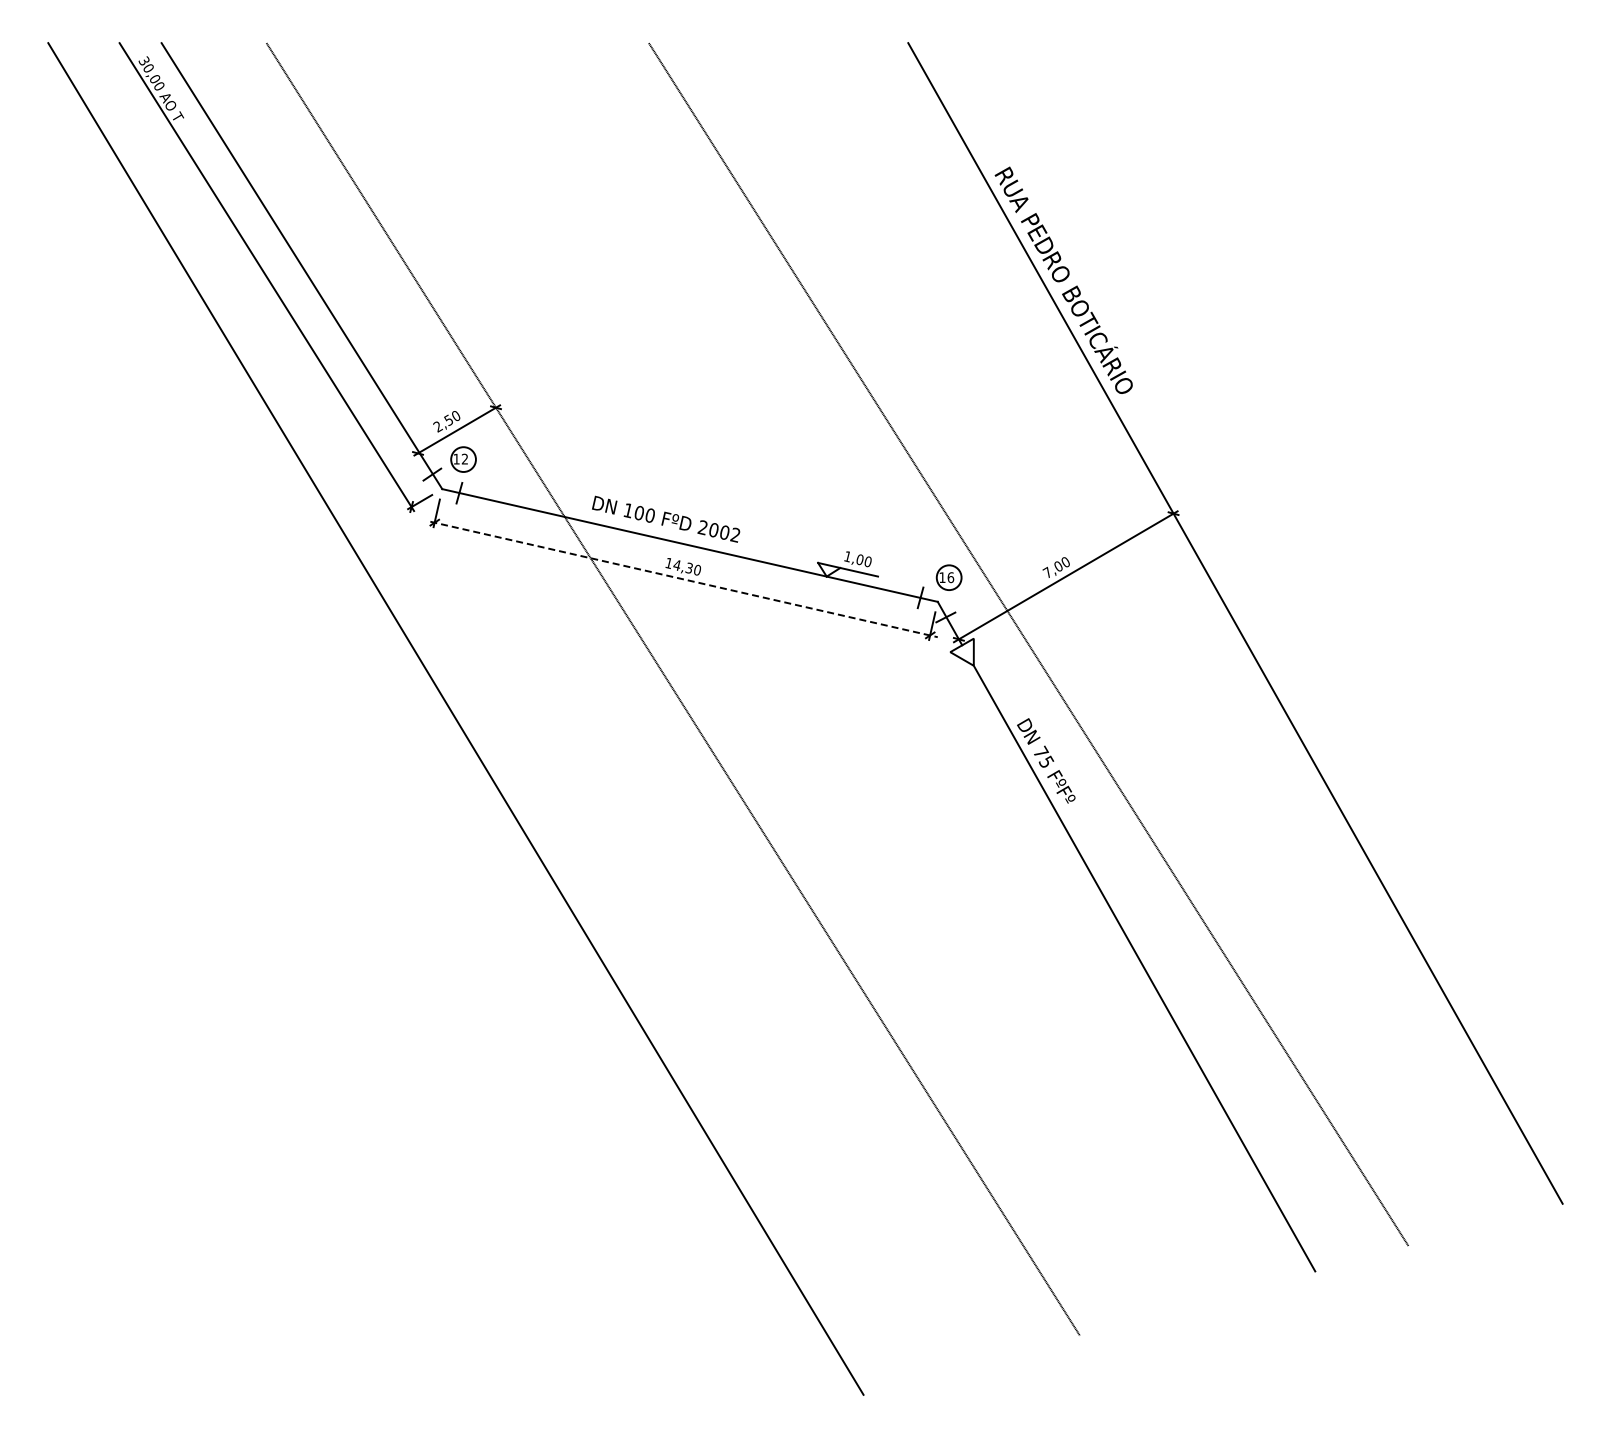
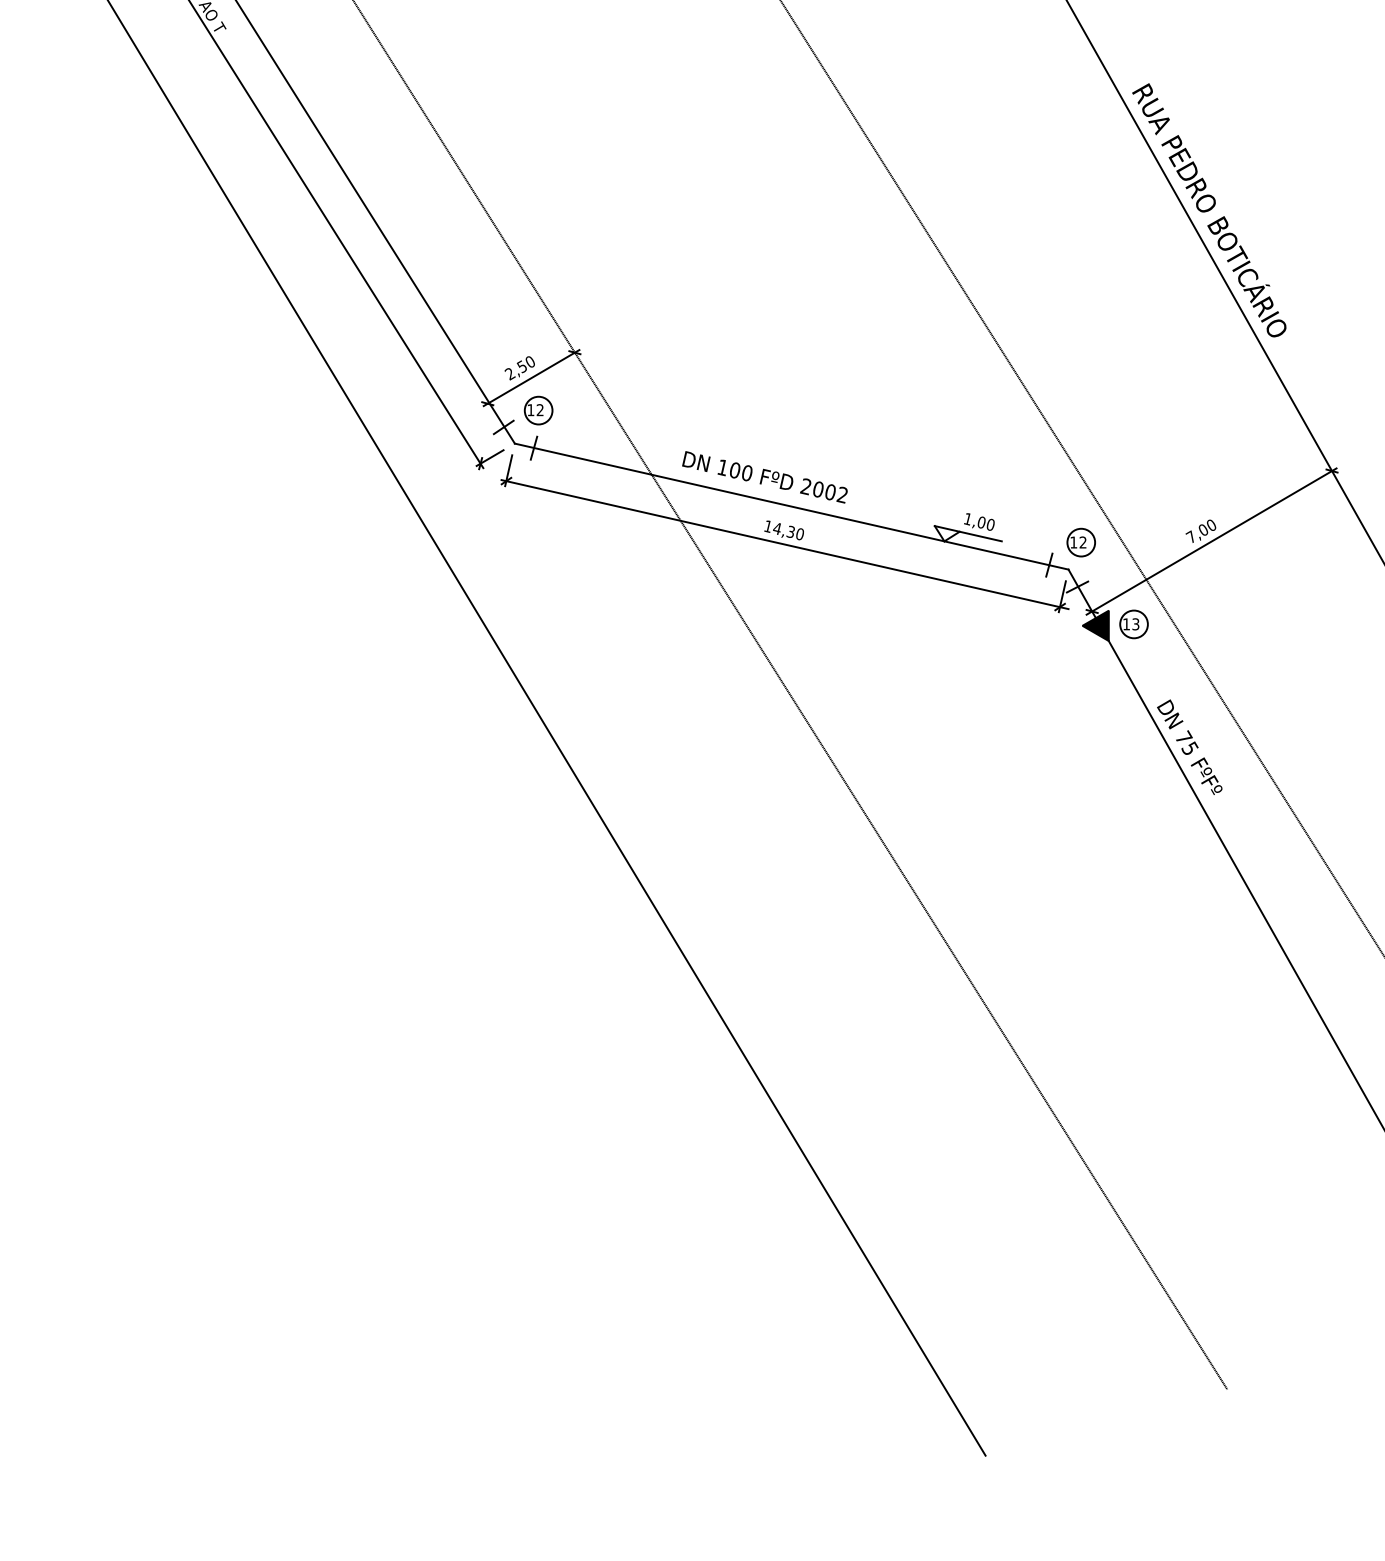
text: (950, 577) -> (1082, 542), 16 -> 12
line: (684, 579) -> (785, 544), dashed -> solid
part: (996, 650) -> (1134, 623), added
fill: (961, 651) -> (1095, 625), added

